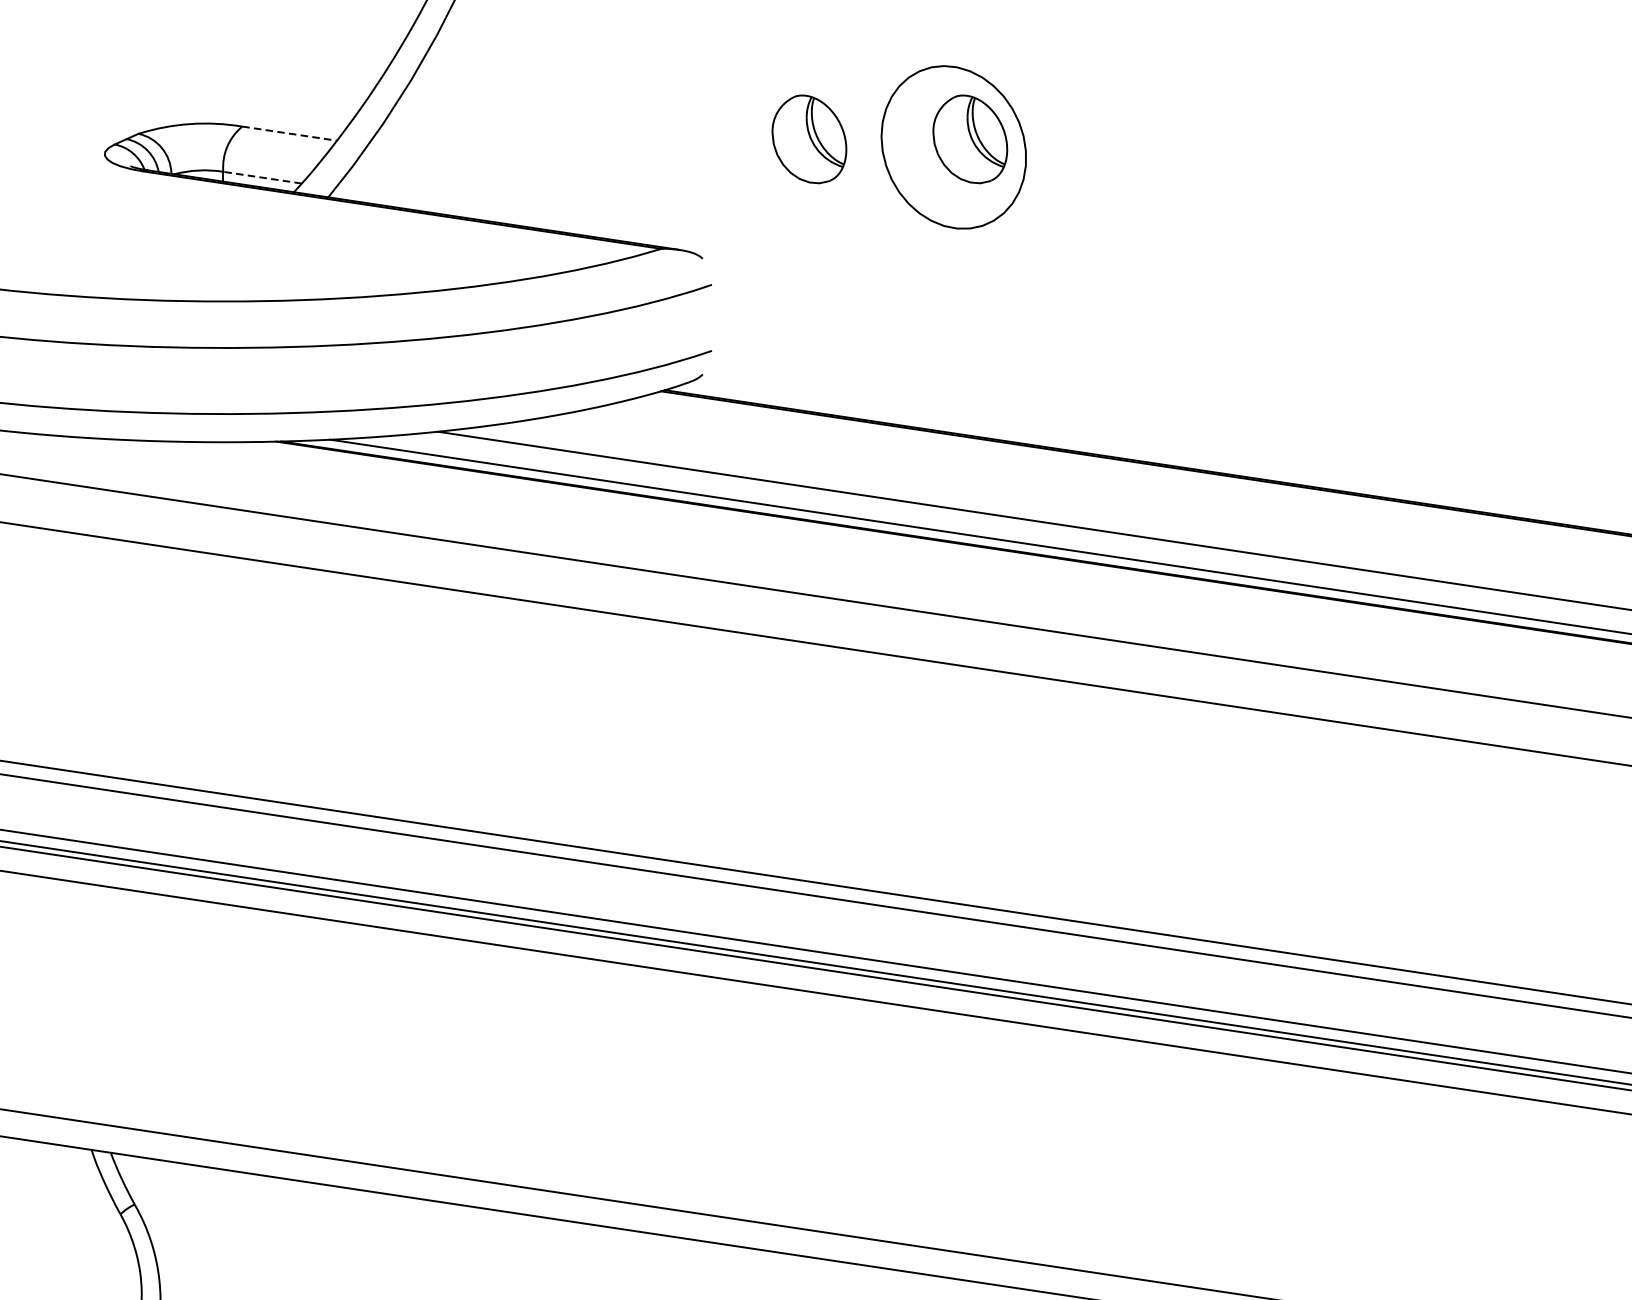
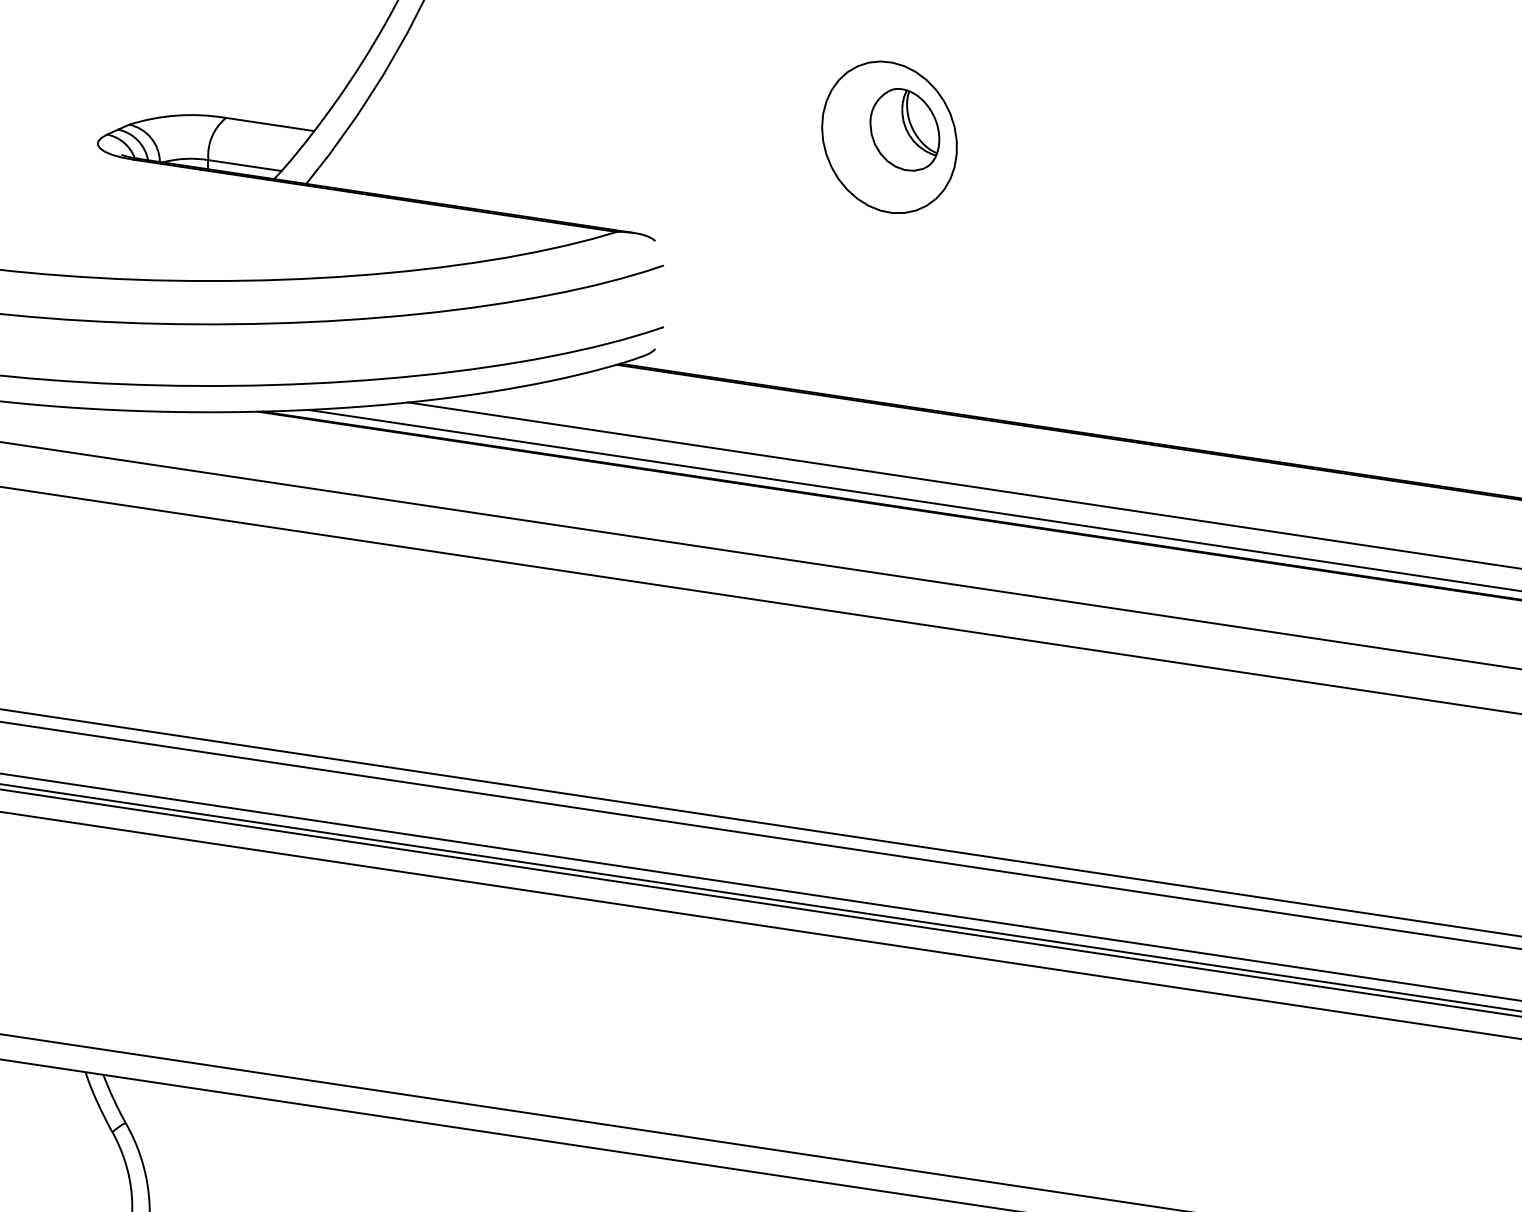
line: (289, 133) -> (270, 124), dashed -> solid
part: (809, 139) -> (754, 129), removed
line: (262, 177) -> (244, 165), dashed -> solid

